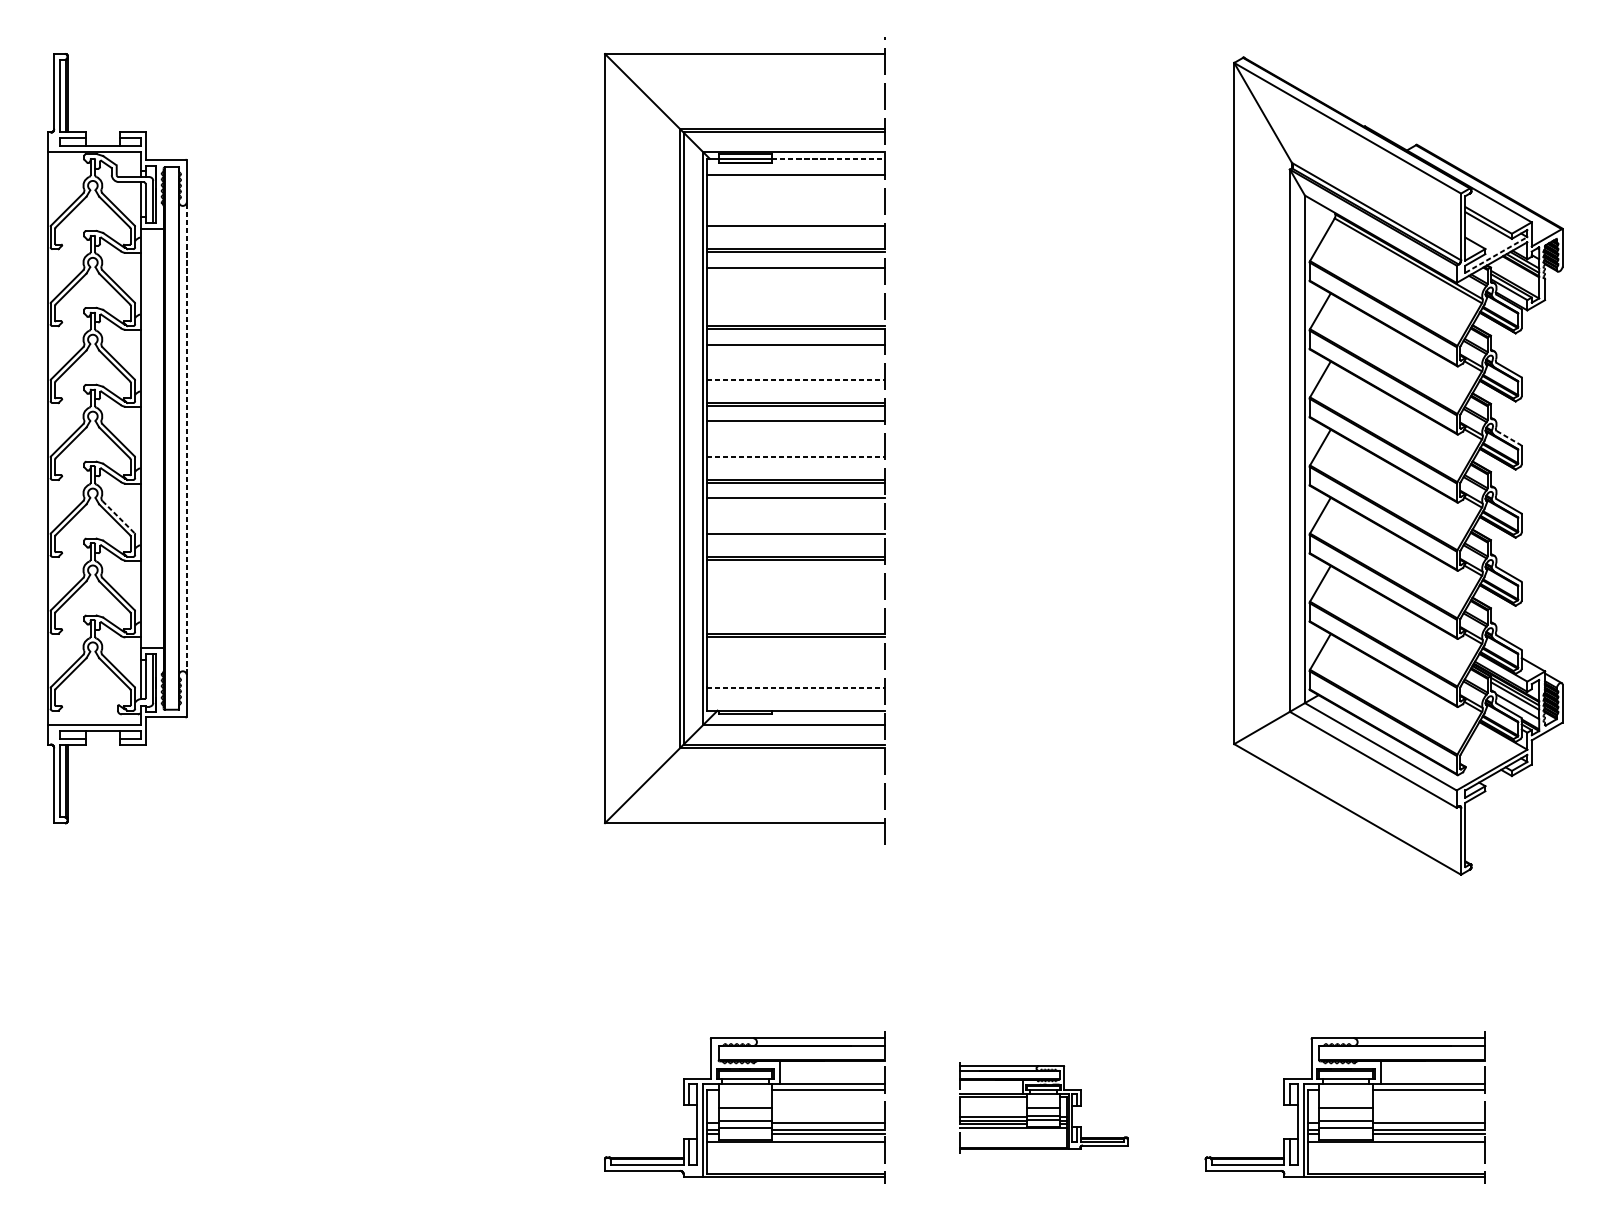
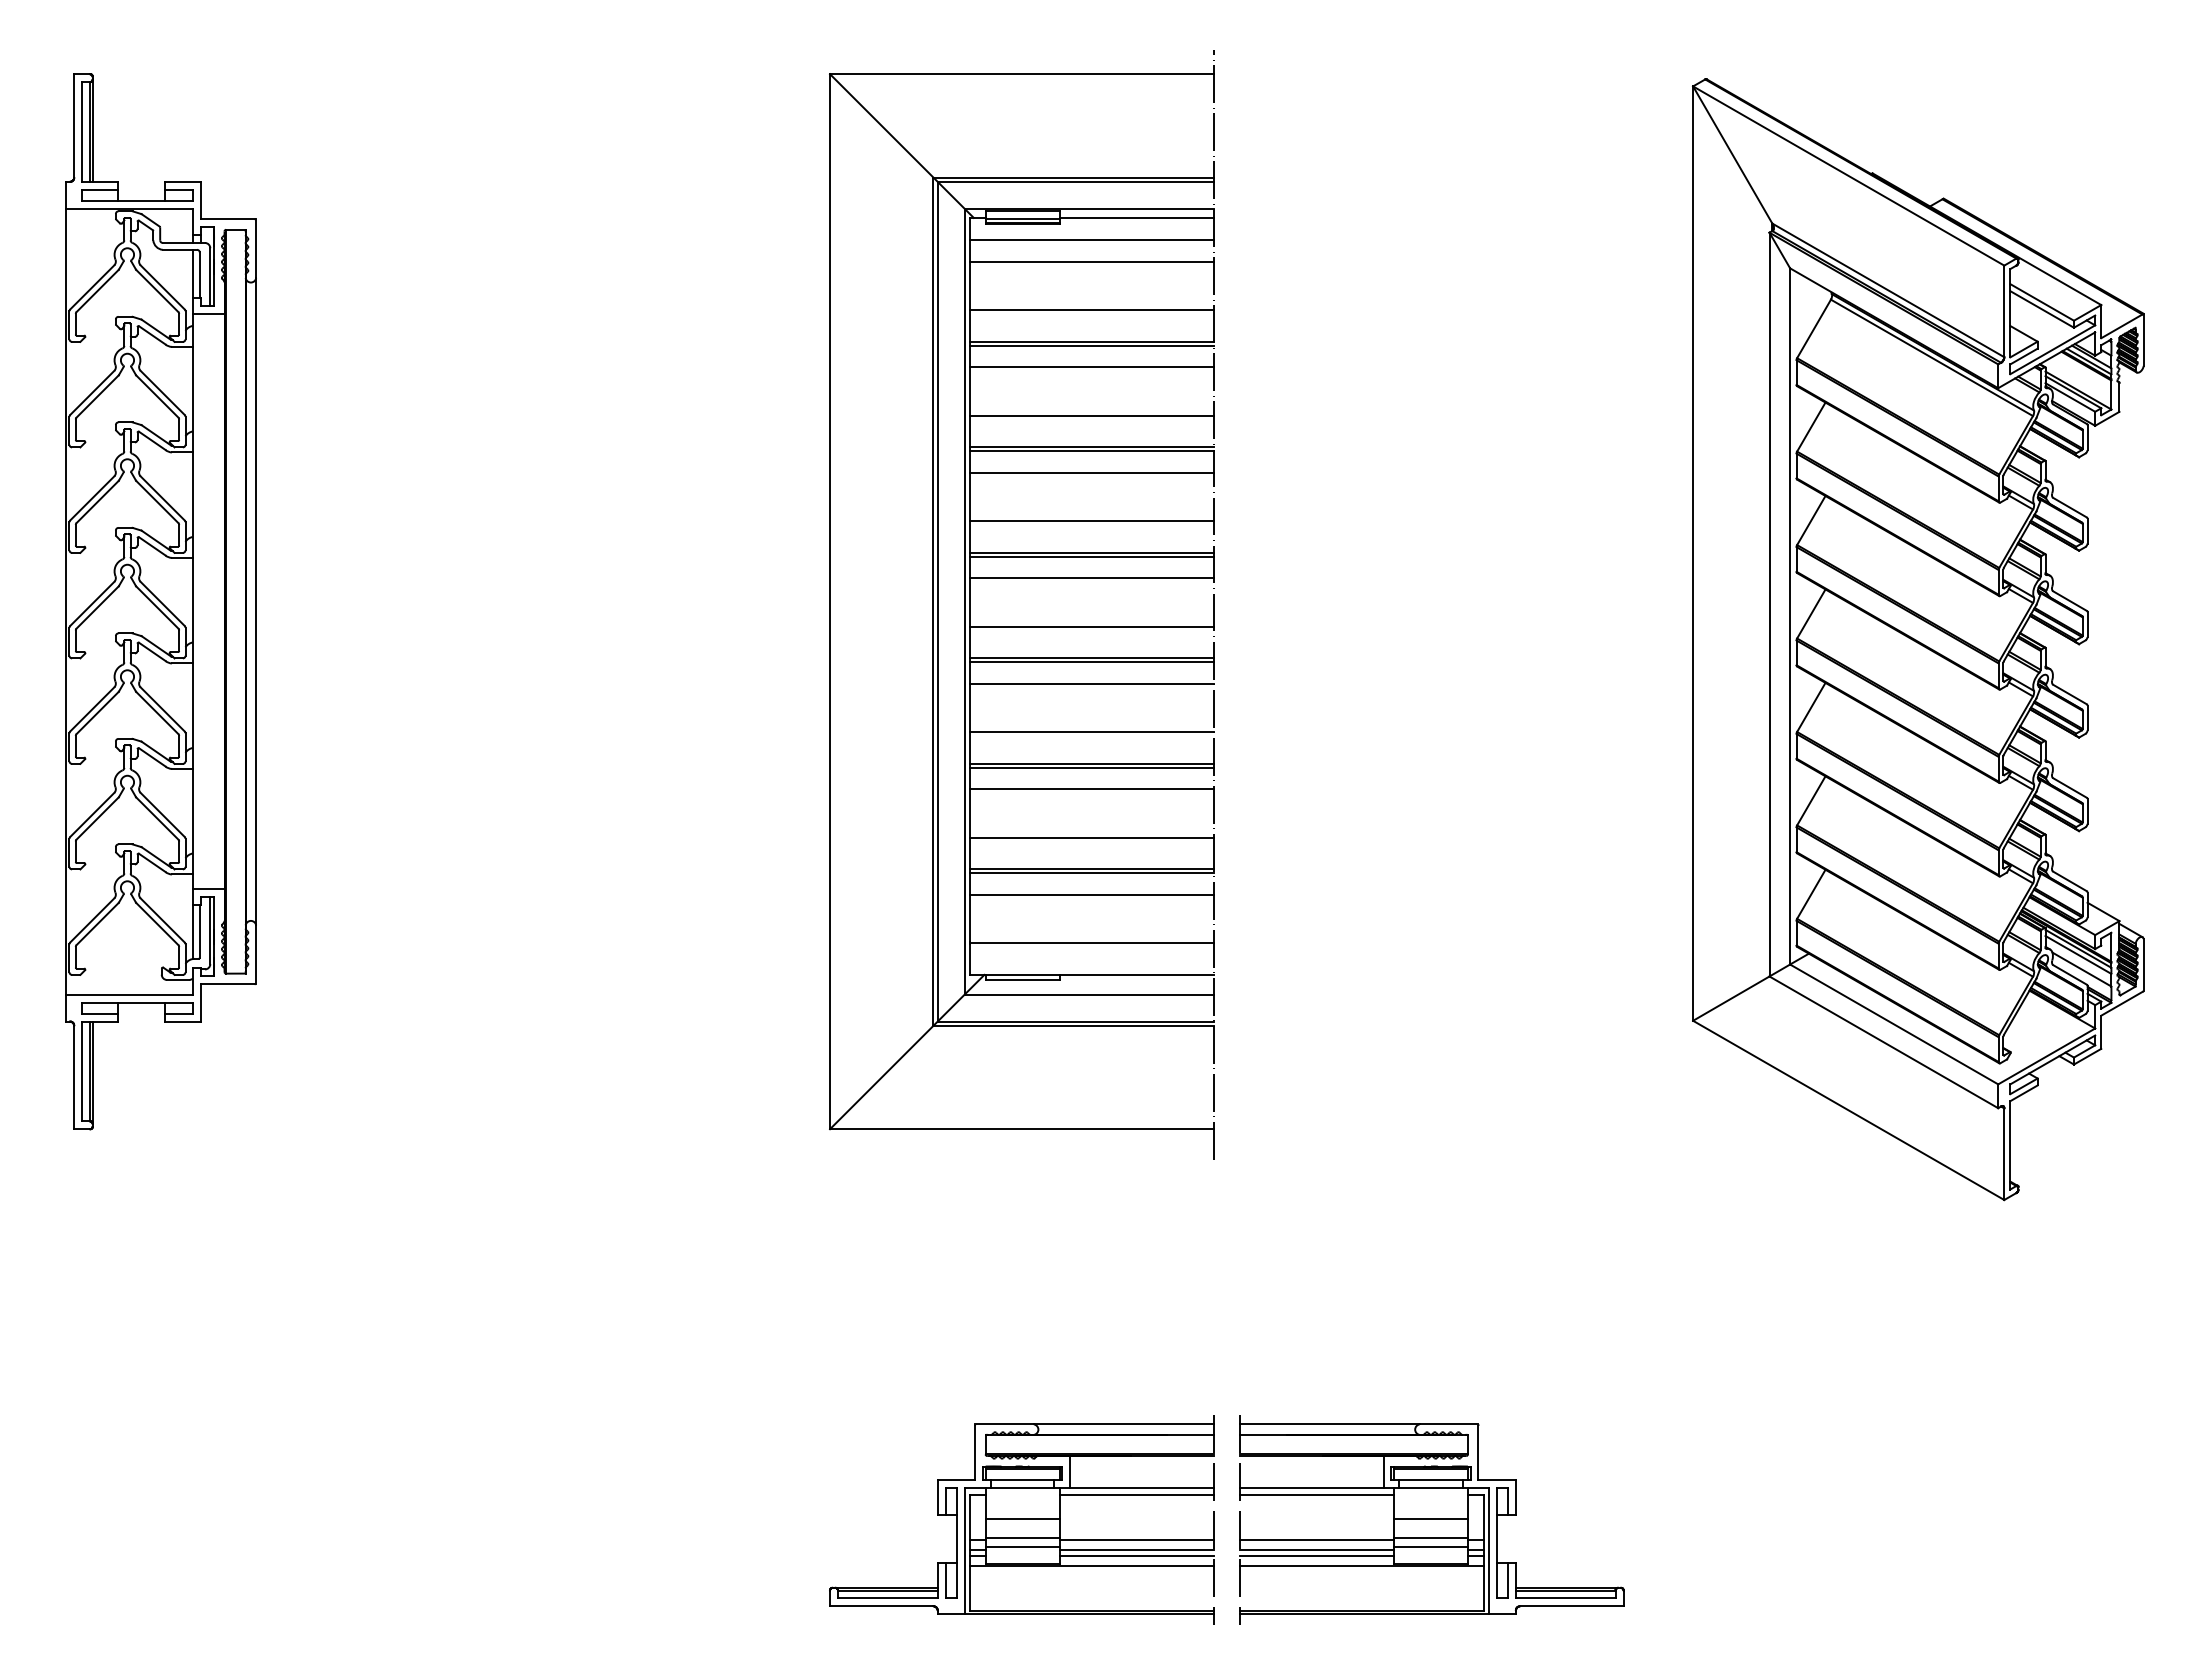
line: (829, 158) -> (1137, 217), dashed -> solid
line: (795, 190) -> (1091, 261), added
line: (1496, 254) -> (2052, 349), dashed -> solid
line: (795, 302) -> (1091, 415), added
line: (795, 380) -> (1091, 521), dashed -> solid
line: (186, 438) -> (256, 601), dashed -> solid
line: (1509, 438) -> (2070, 601), dashed -> solid
line: (795, 456) -> (1091, 626), dashed -> solid
line: (119, 517) -> (163, 709), dashed -> solid
line: (795, 575) -> (1091, 789), added
line: (795, 610) -> (1091, 837), added
line: (795, 652) -> (1091, 894), added
line: (795, 687) -> (1091, 943), dashed -> solid
part: (1043, 1107) -> (1431, 1519), size x1.67
part: (1345, 1107) -> (1845, 1519), removed

